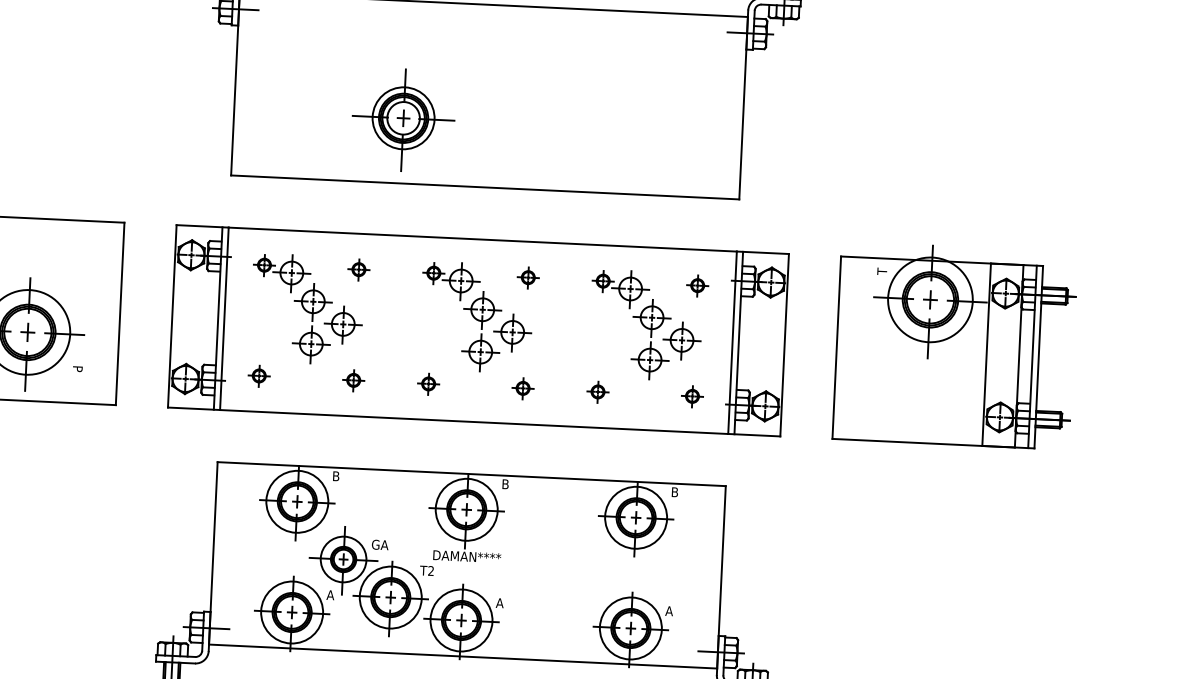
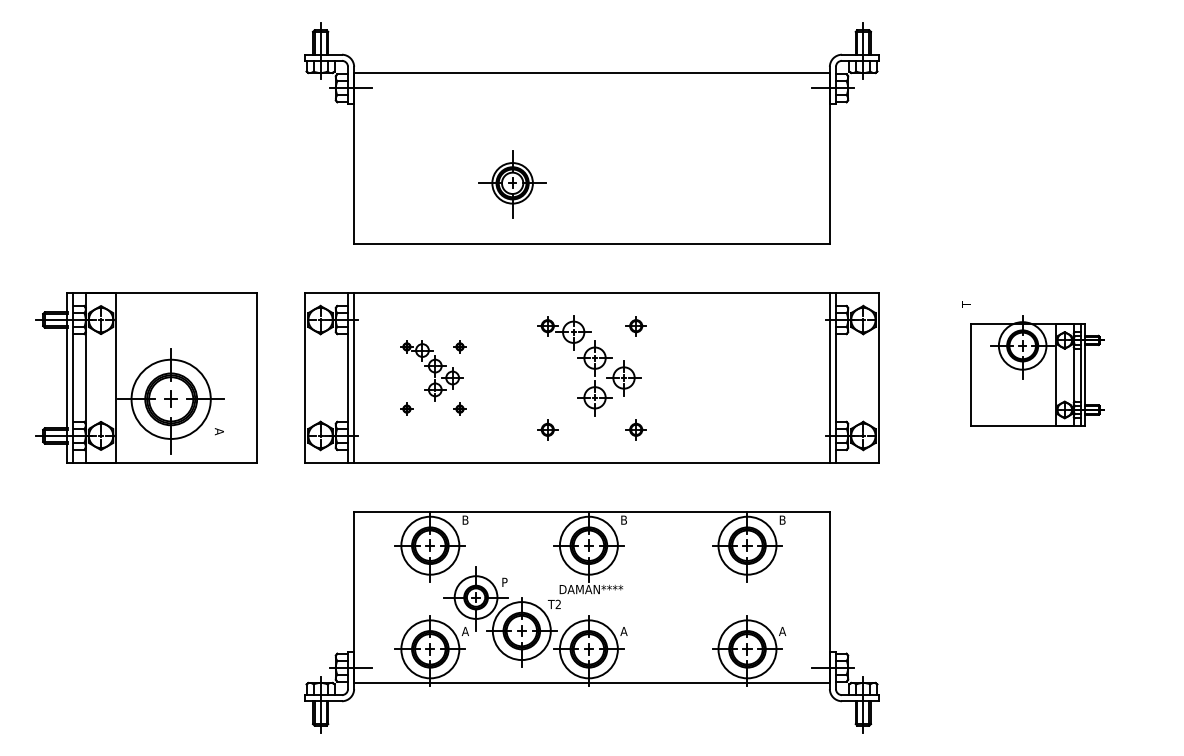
part: (403, 120) -> (512, 184), size x0.7
part: (309, 322) -> (433, 377), size x0.6
part: (647, 338) -> (750, 377), removed
part: (954, 345) -> (1037, 370), size x0.6
text: (76, 369) -> (218, 431), P -> A
text: (380, 545) -> (509, 582), GA -> P

